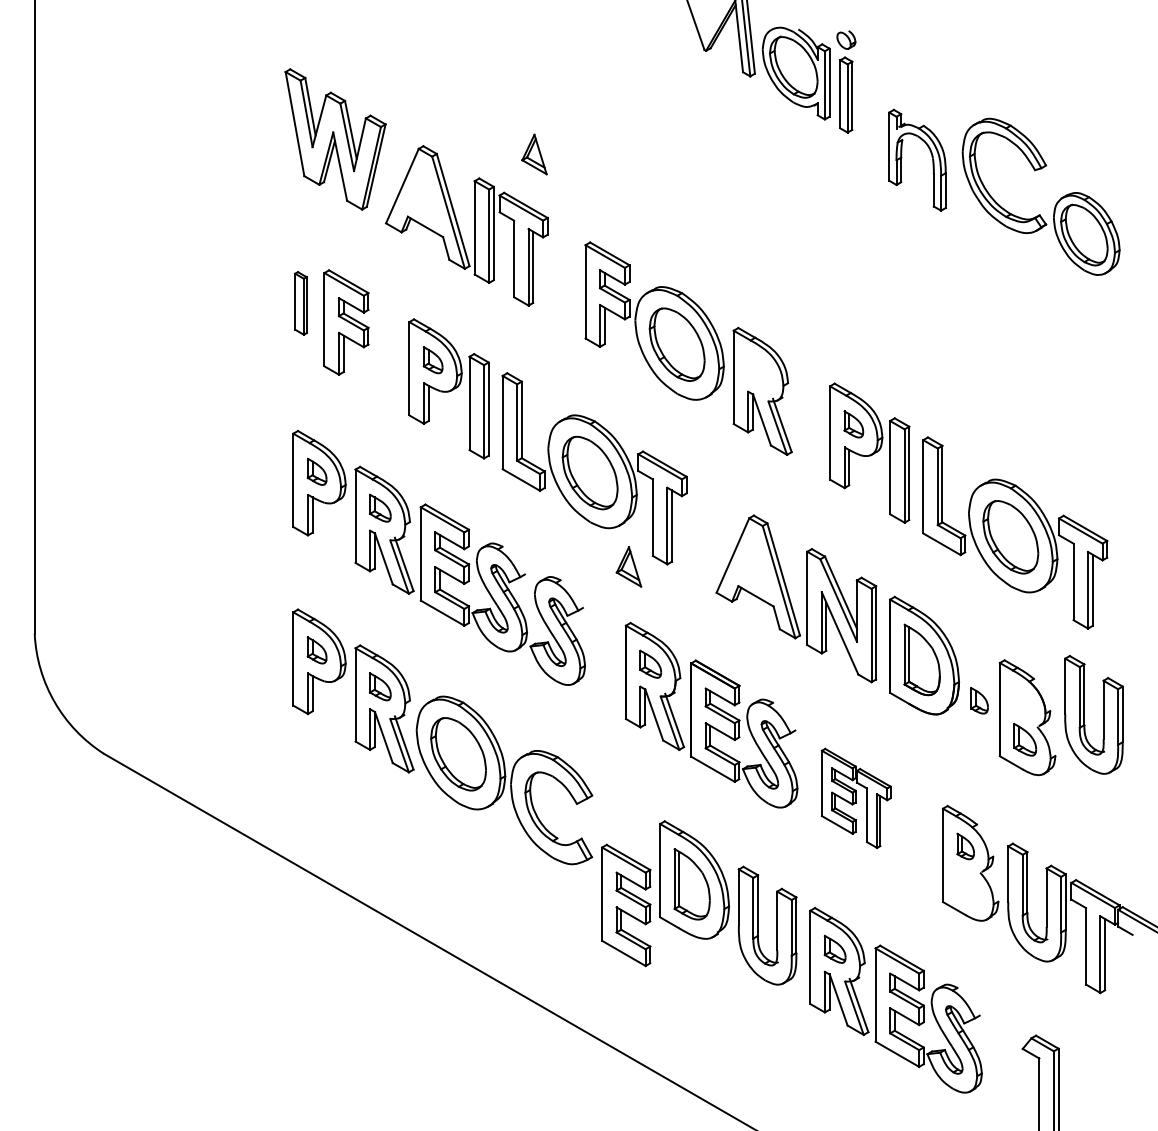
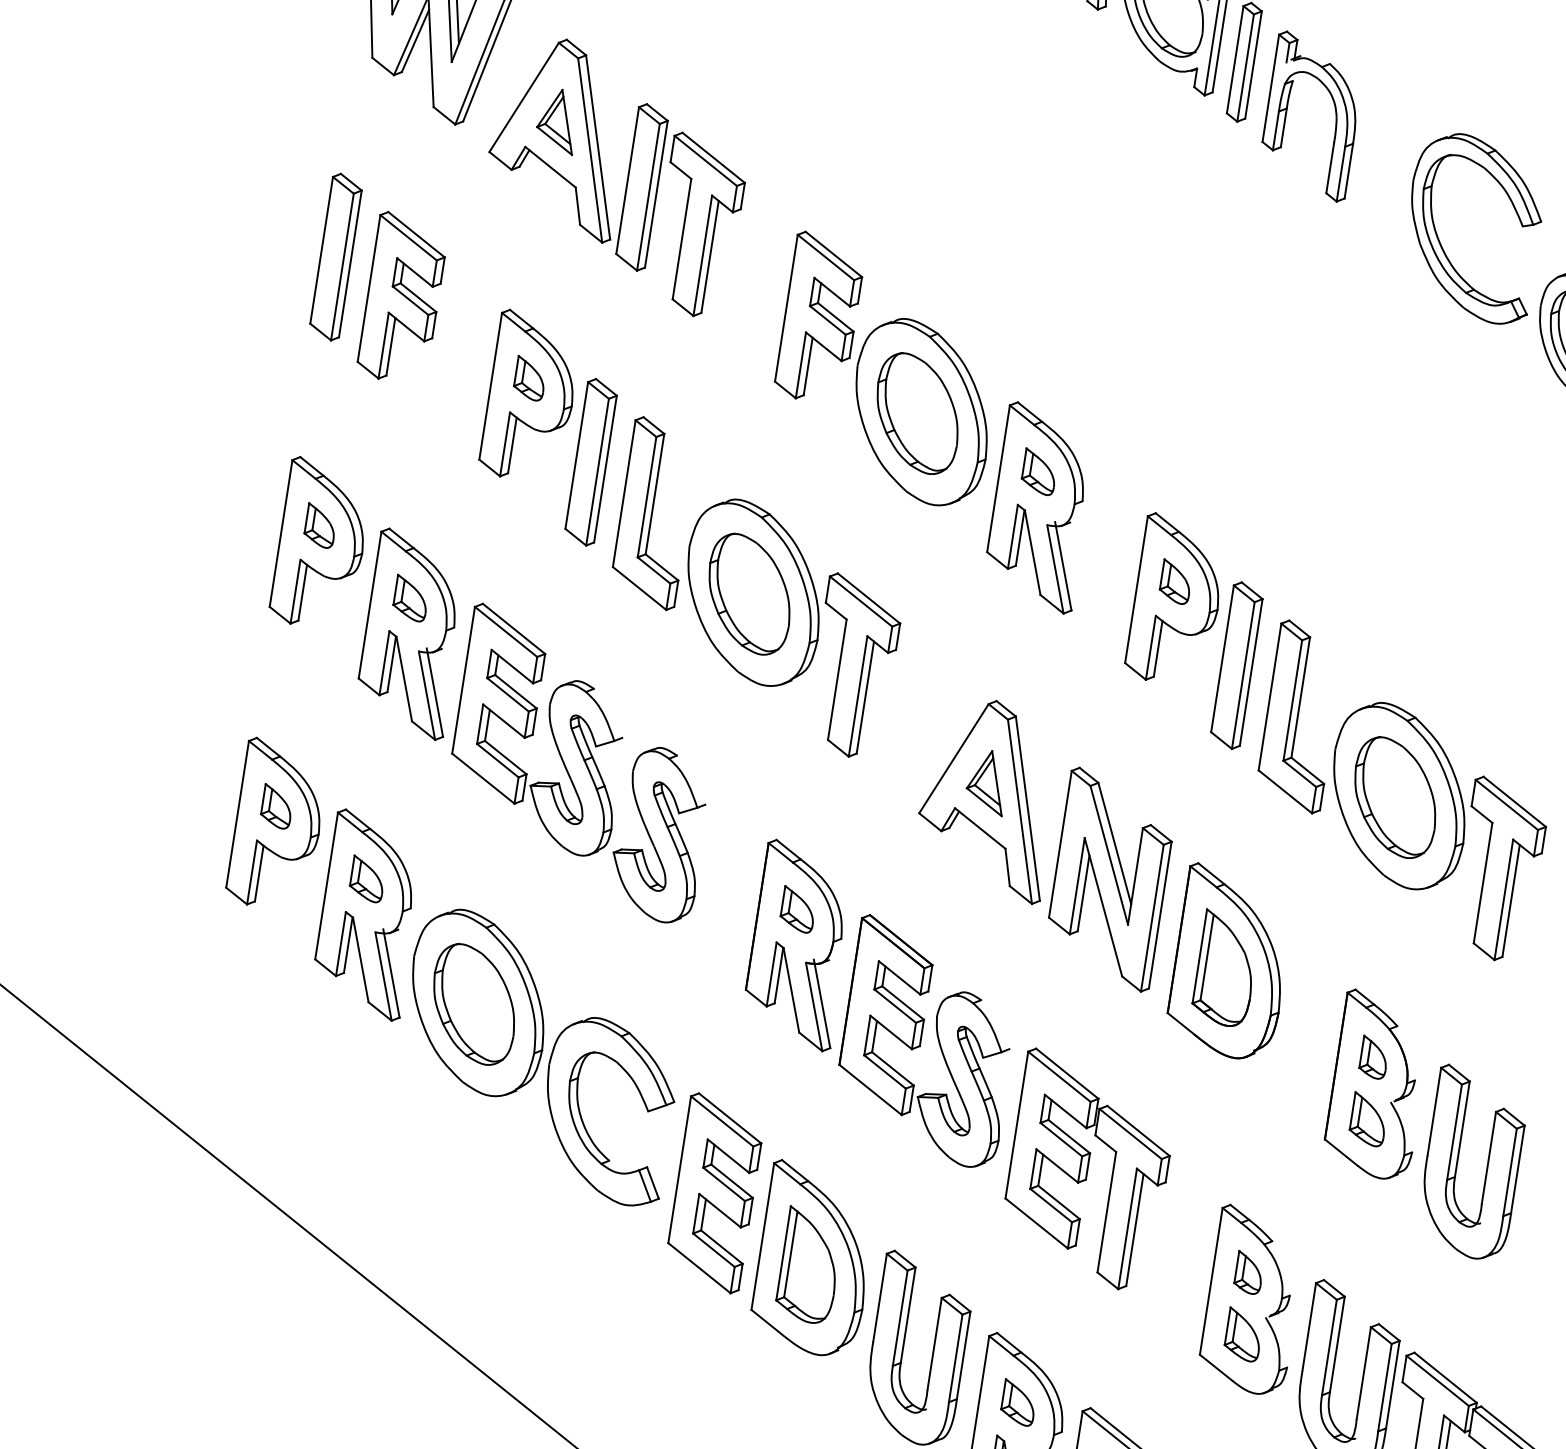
part: (534, 154) -> (557, 120), moved
part: (931, 157) -> (1334, 115), moved
part: (300, 303) -> (335, 257), size x1.67
part: (758, 368) -> (1039, 470), added
part: (628, 566) -> (986, 781), moved
part: (979, 700) -> (1373, 1057), moved
part: (1084, 714) -> (1457, 1160), moved
part: (856, 798) -> (1089, 1170), size x1.43
part: (968, 885) -> (1244, 1334), added
part: (626, 905) -> (715, 1193), moved

